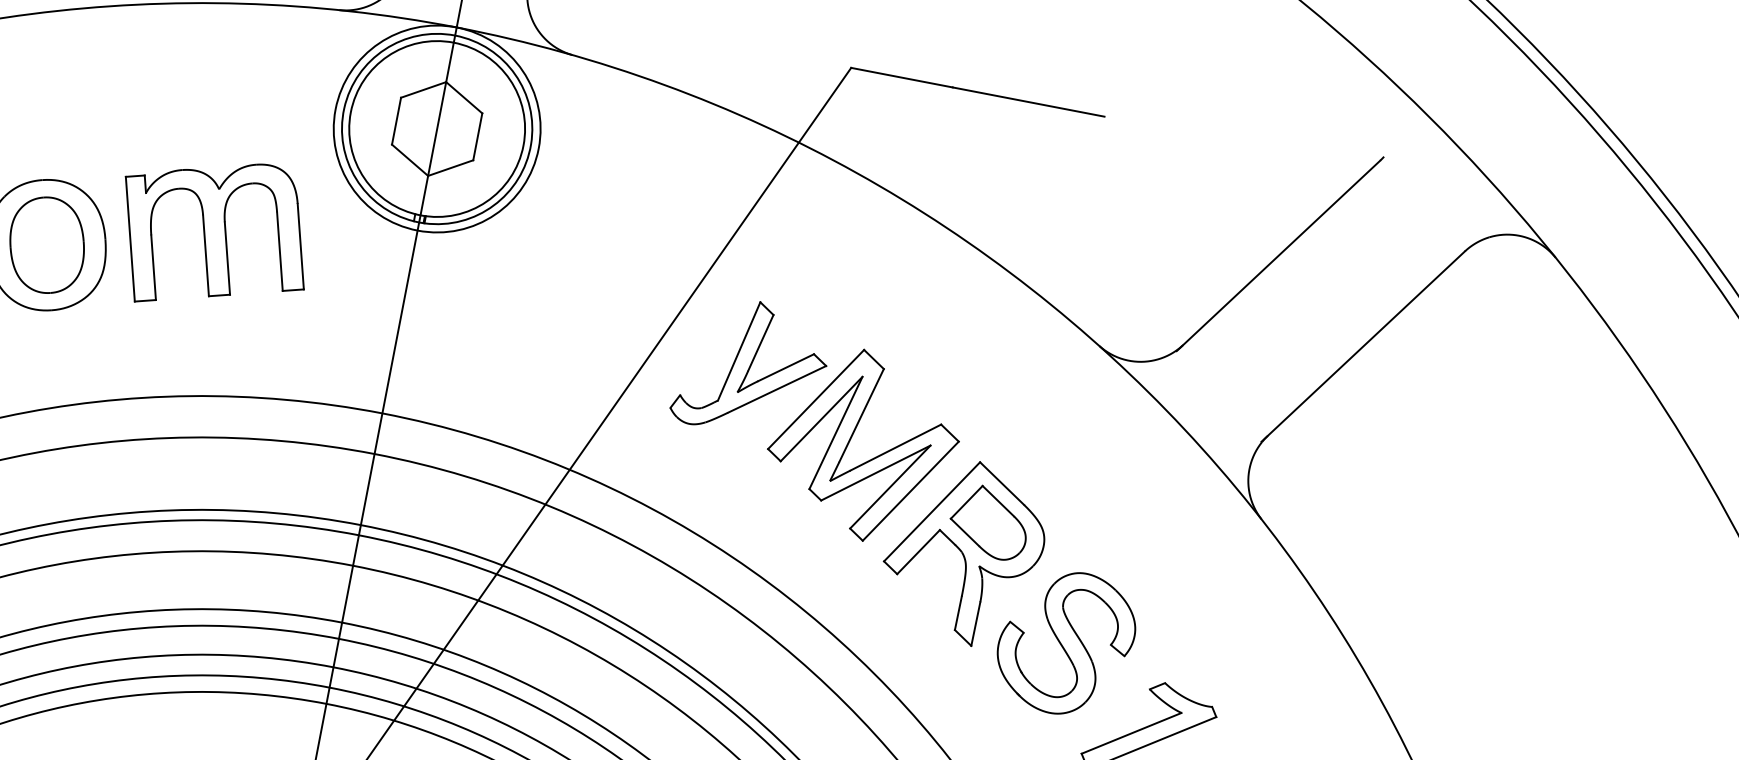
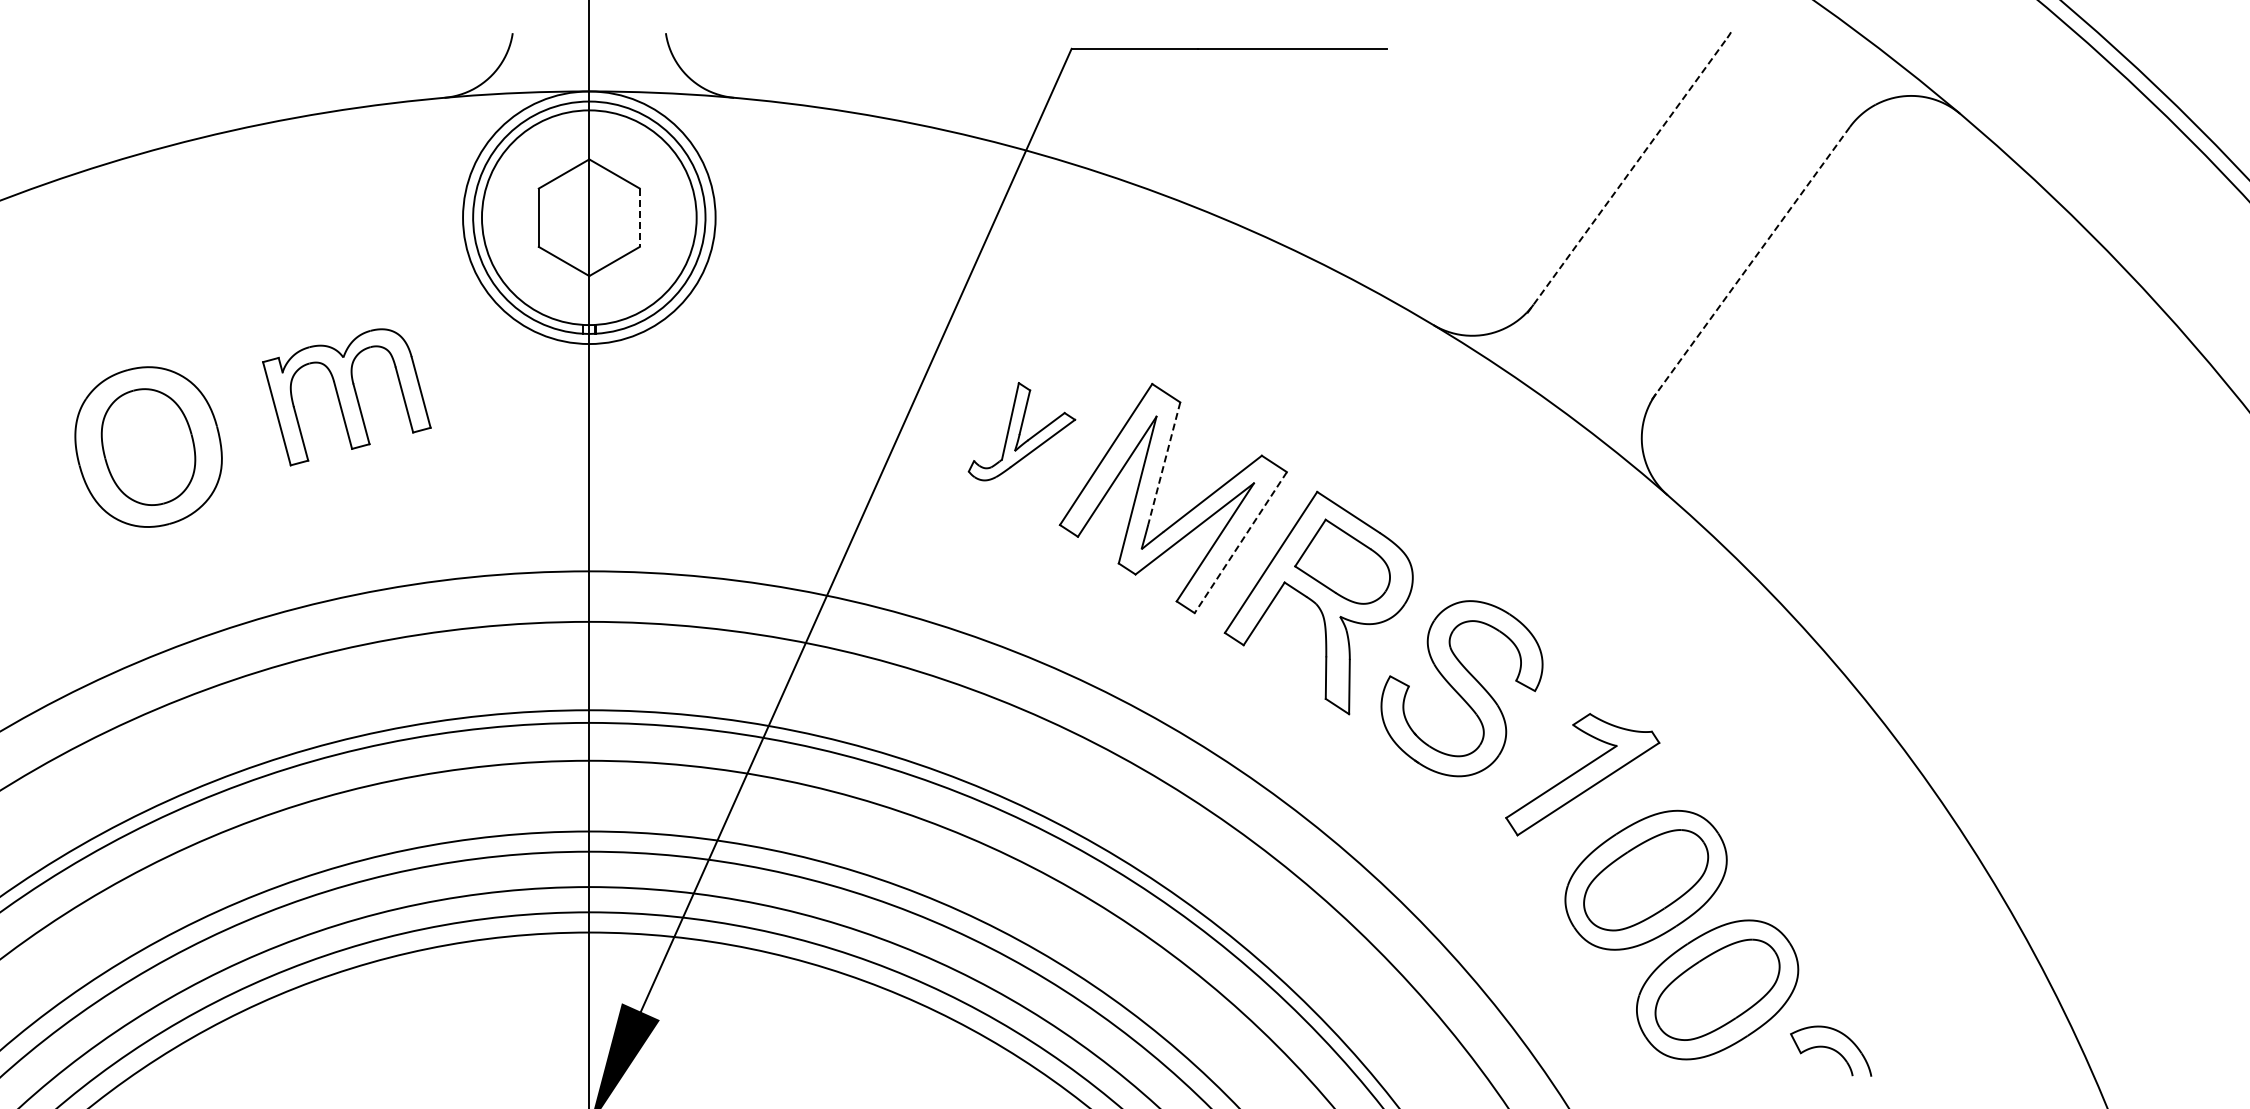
line: (477, 137) -> (639, 218), solid -> dashed
part: (214, 235) -> (346, 397), size x0.7
line: (1278, 255) -> (1627, 175), solid -> dashed
line: (1362, 347) -> (1749, 265), solid -> dashed
part: (751, 367) -> (1021, 431), size x0.6
line: (861, 415) -> (1164, 463), solid -> dashed
line: (910, 491) -> (1240, 543), solid -> dashed

